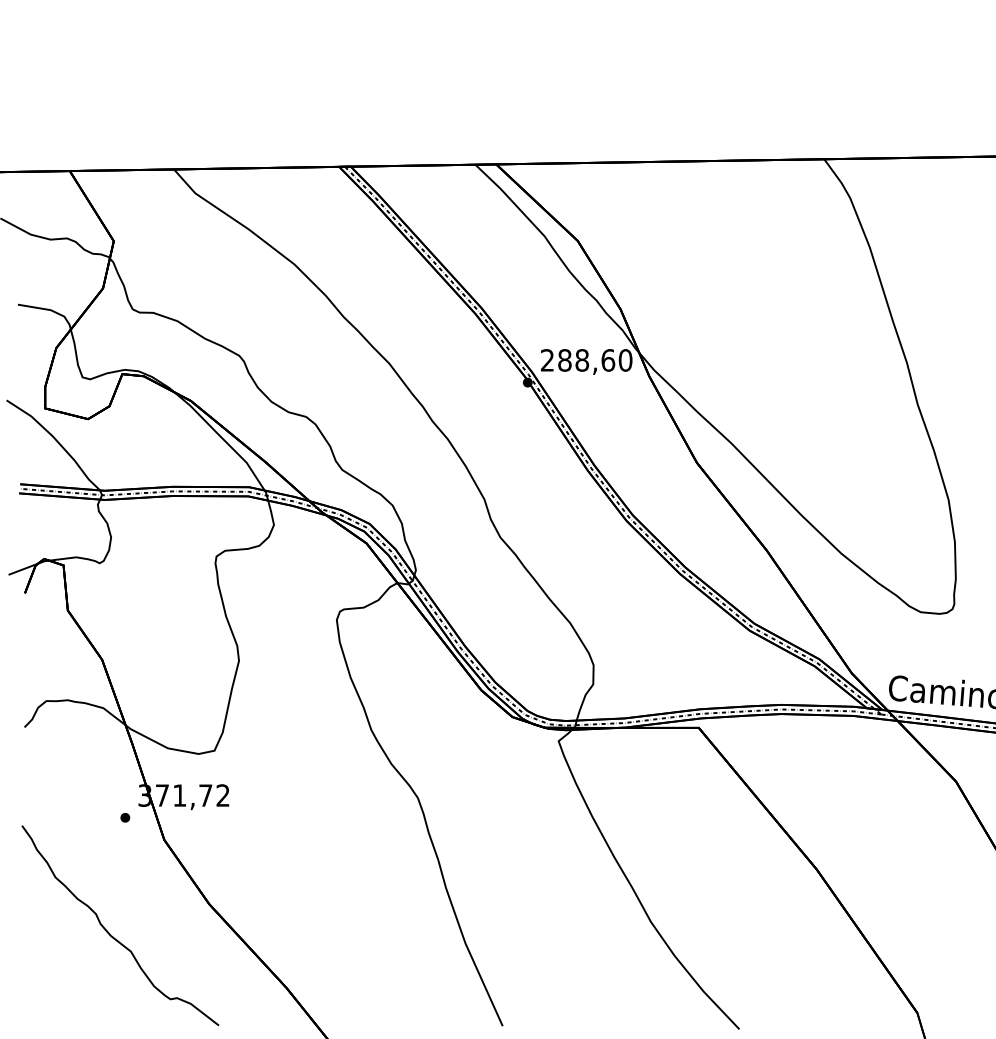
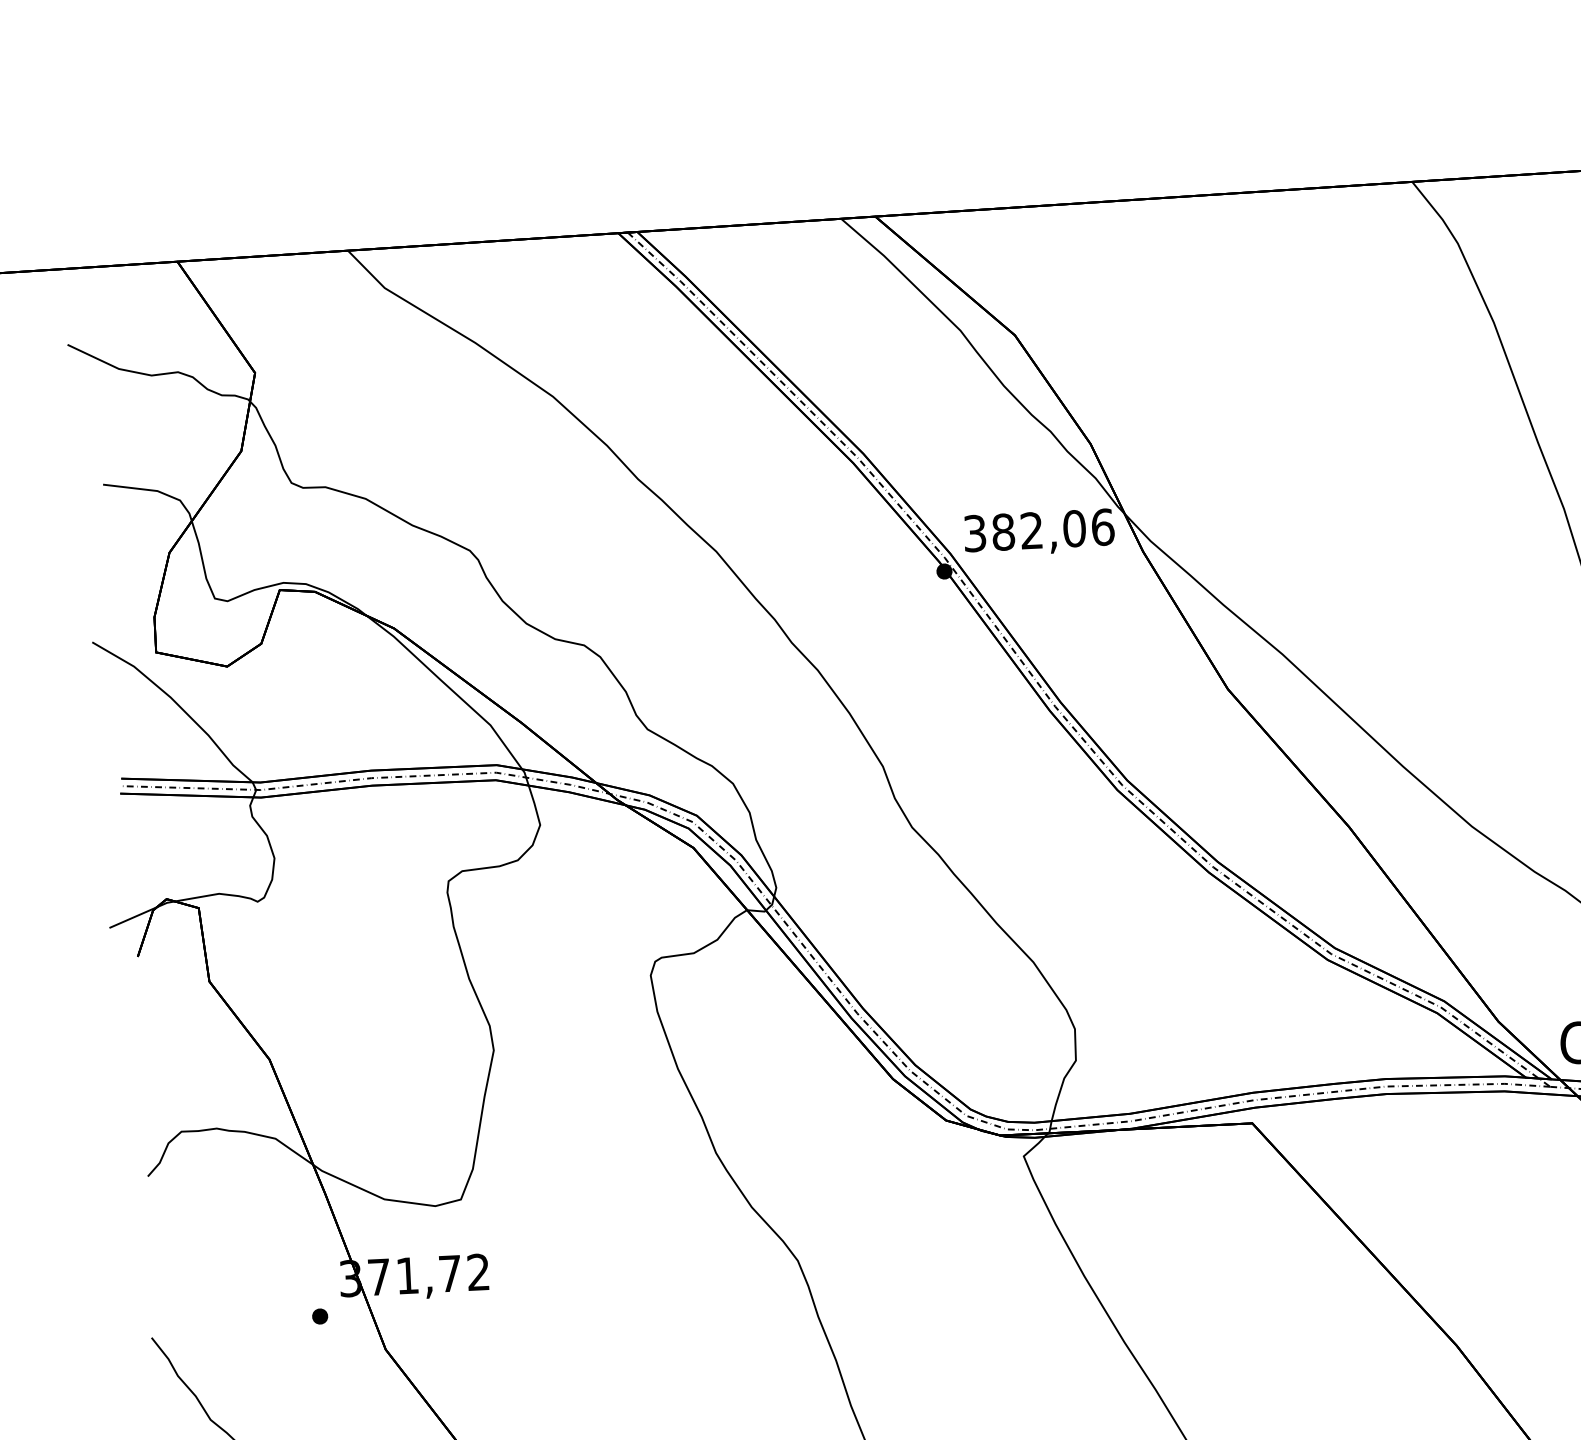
text: (586, 360) -> (1038, 530), 288,60 -> 382,06

